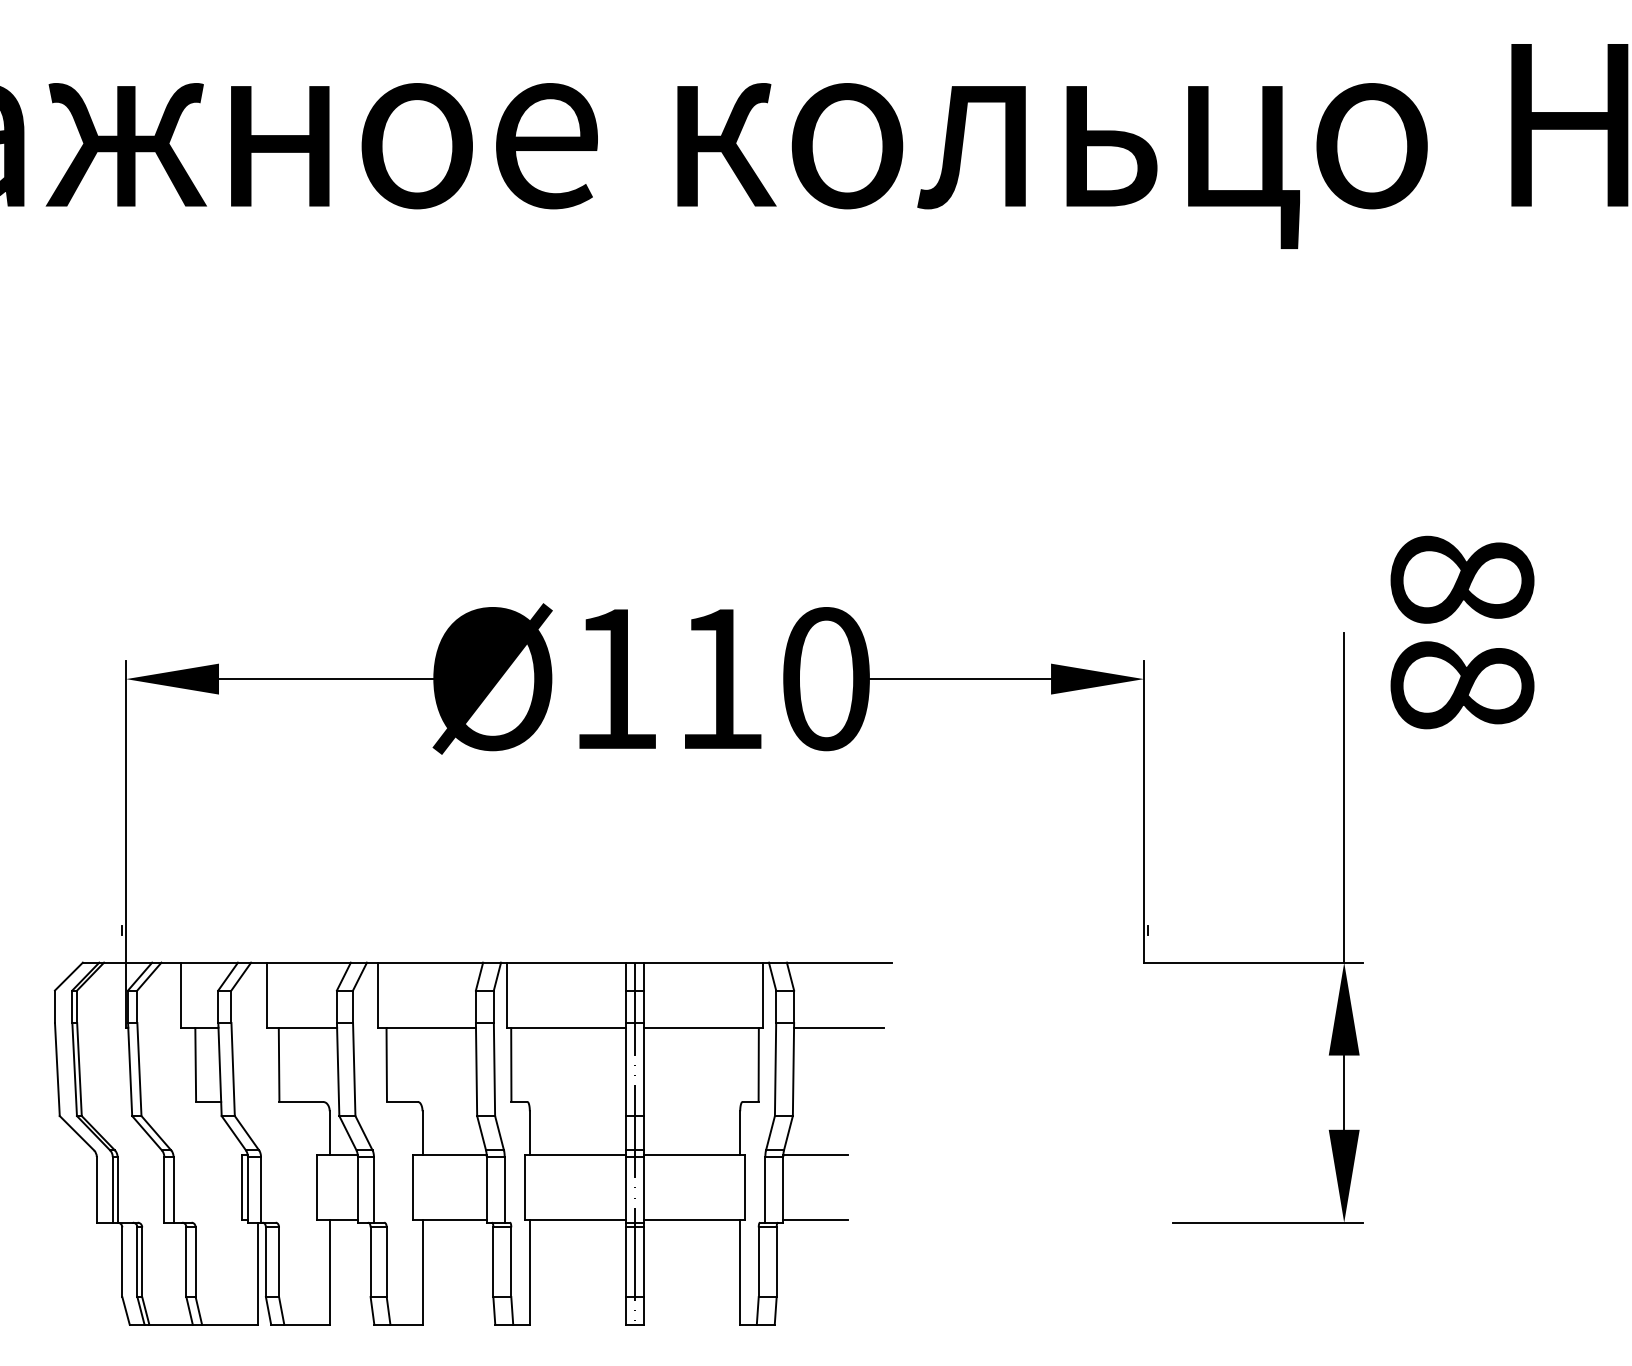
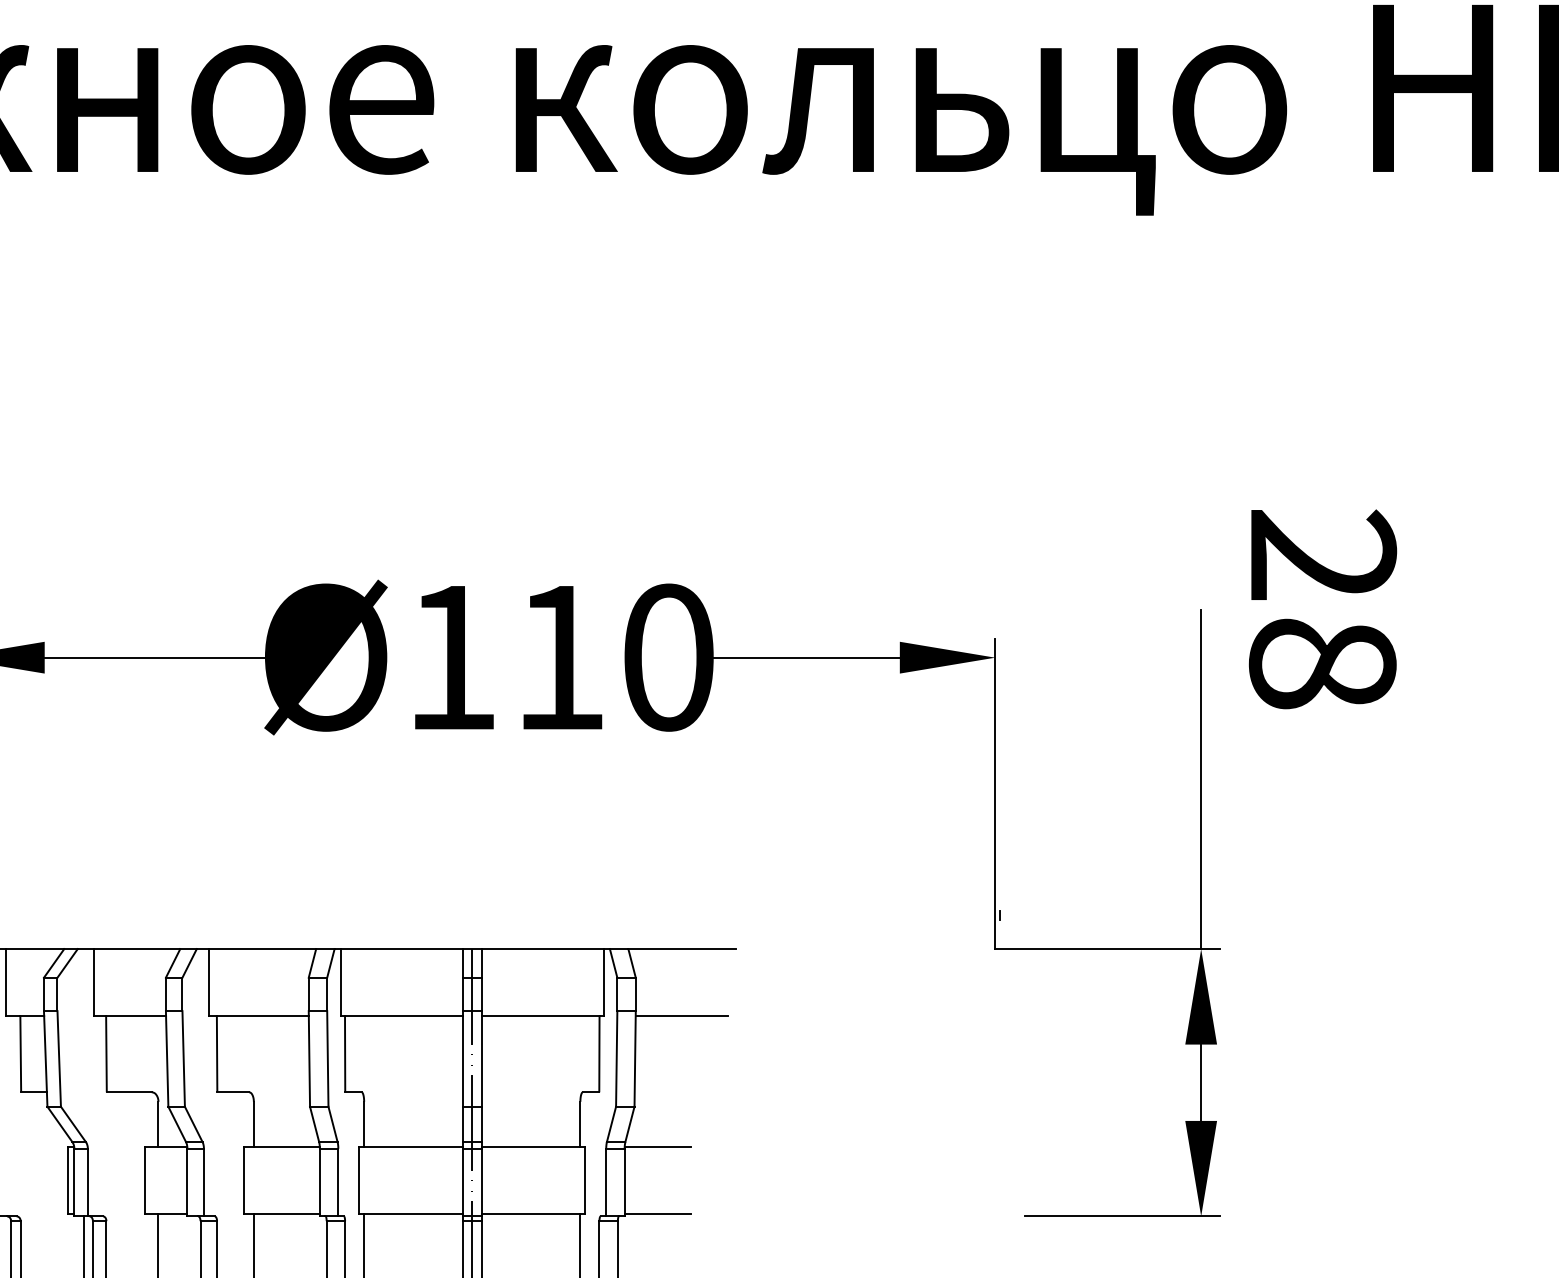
text: (1462, 578) -> (1322, 554), 88 -> 28

